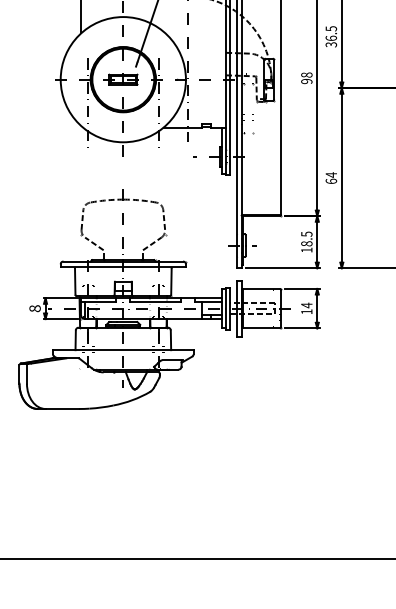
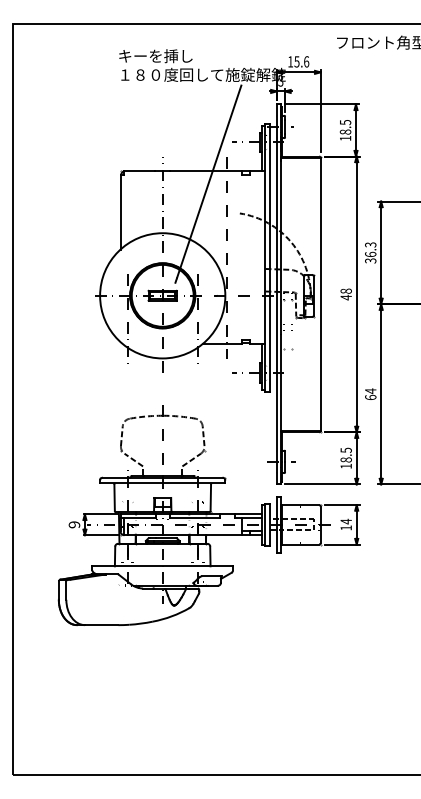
text: (330, 28) -> (369, 244), 36.5 -> 36.3
text: (306, 81) -> (345, 297), 98 -> 48
text: (35, 308) -> (74, 524), 8 -> 9

